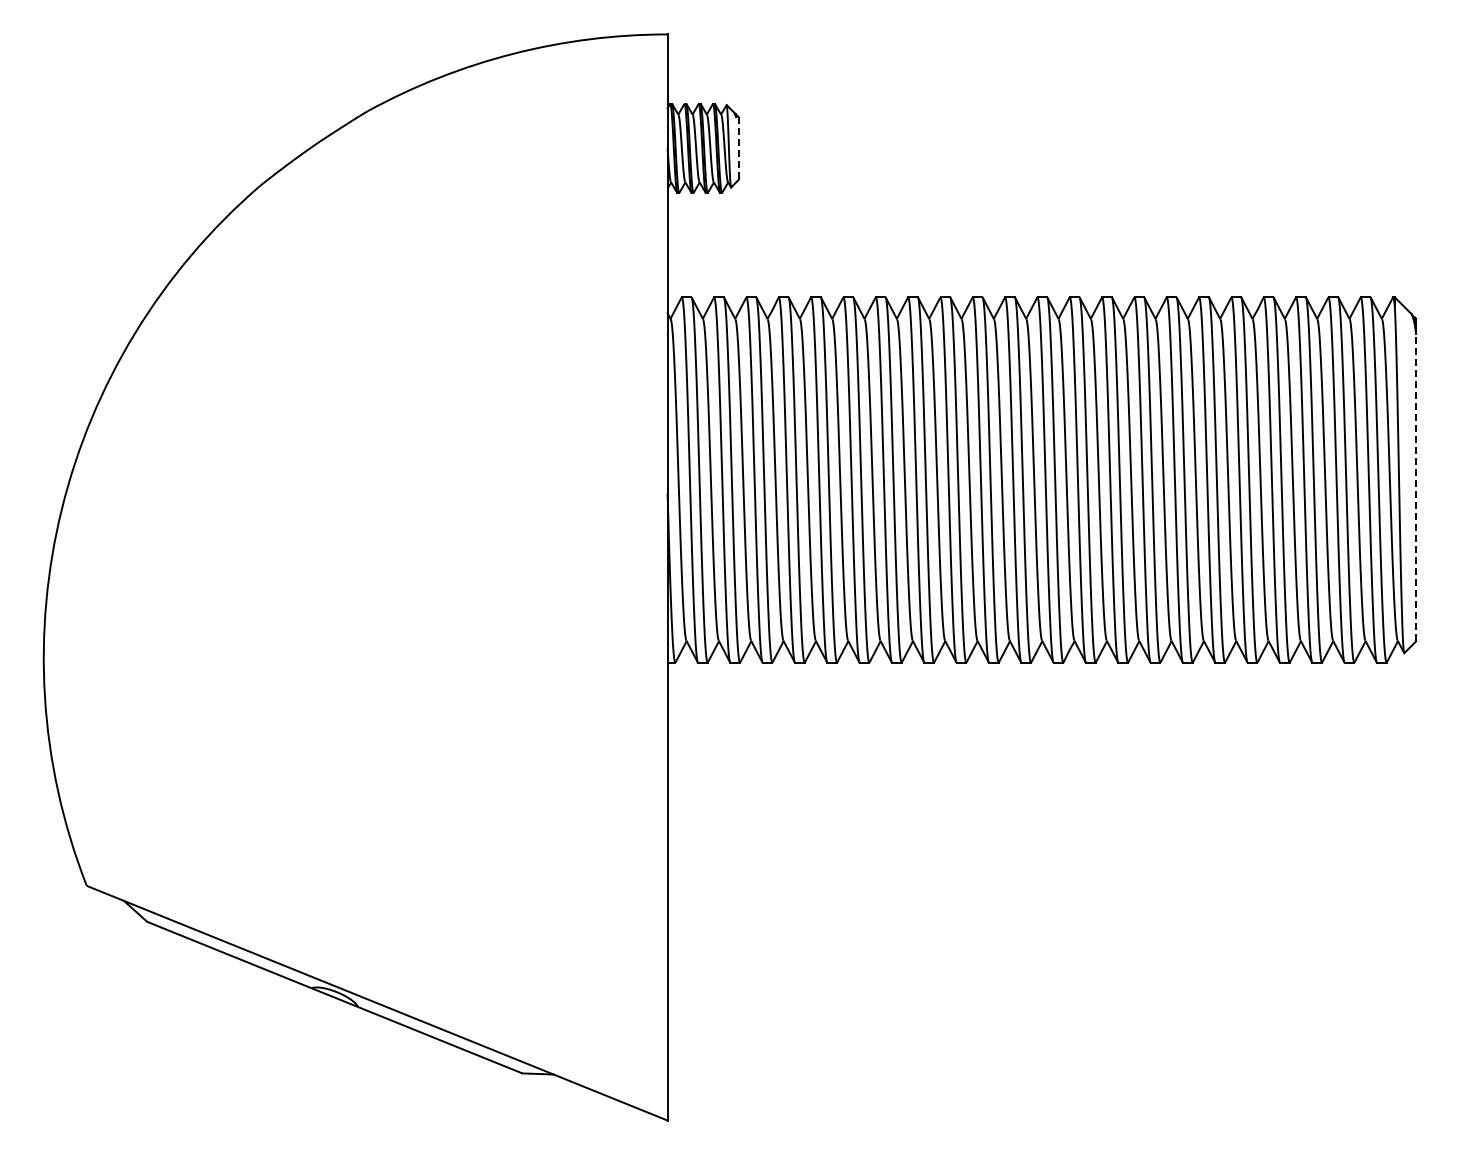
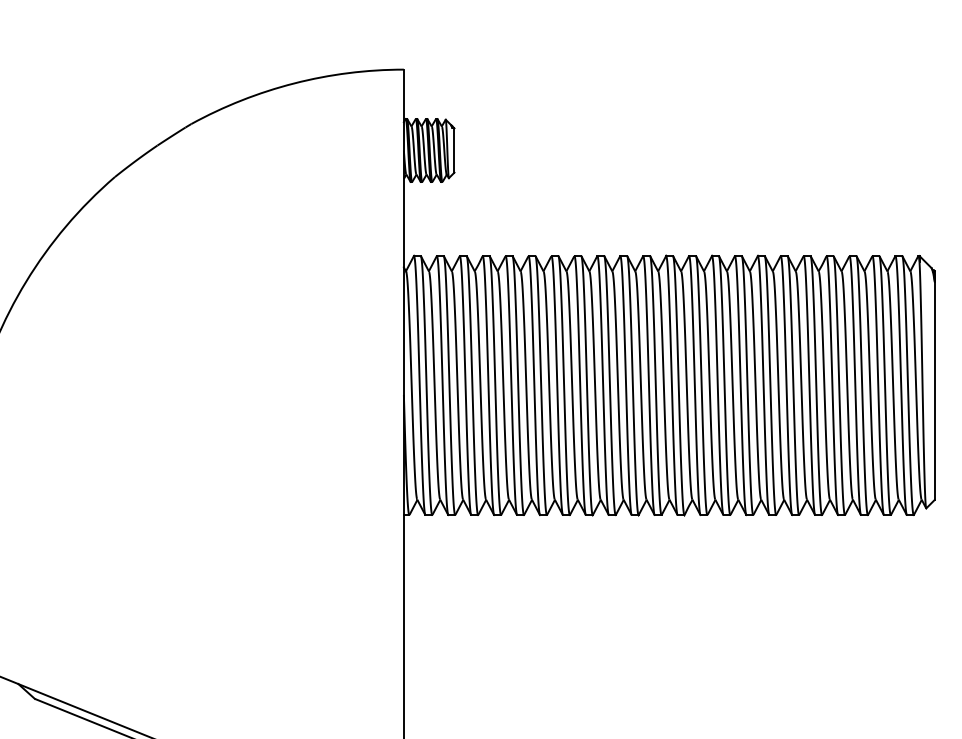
line: (738, 149) -> (454, 151), dashed -> solid
line: (1416, 487) -> (934, 390), dashed -> solid

